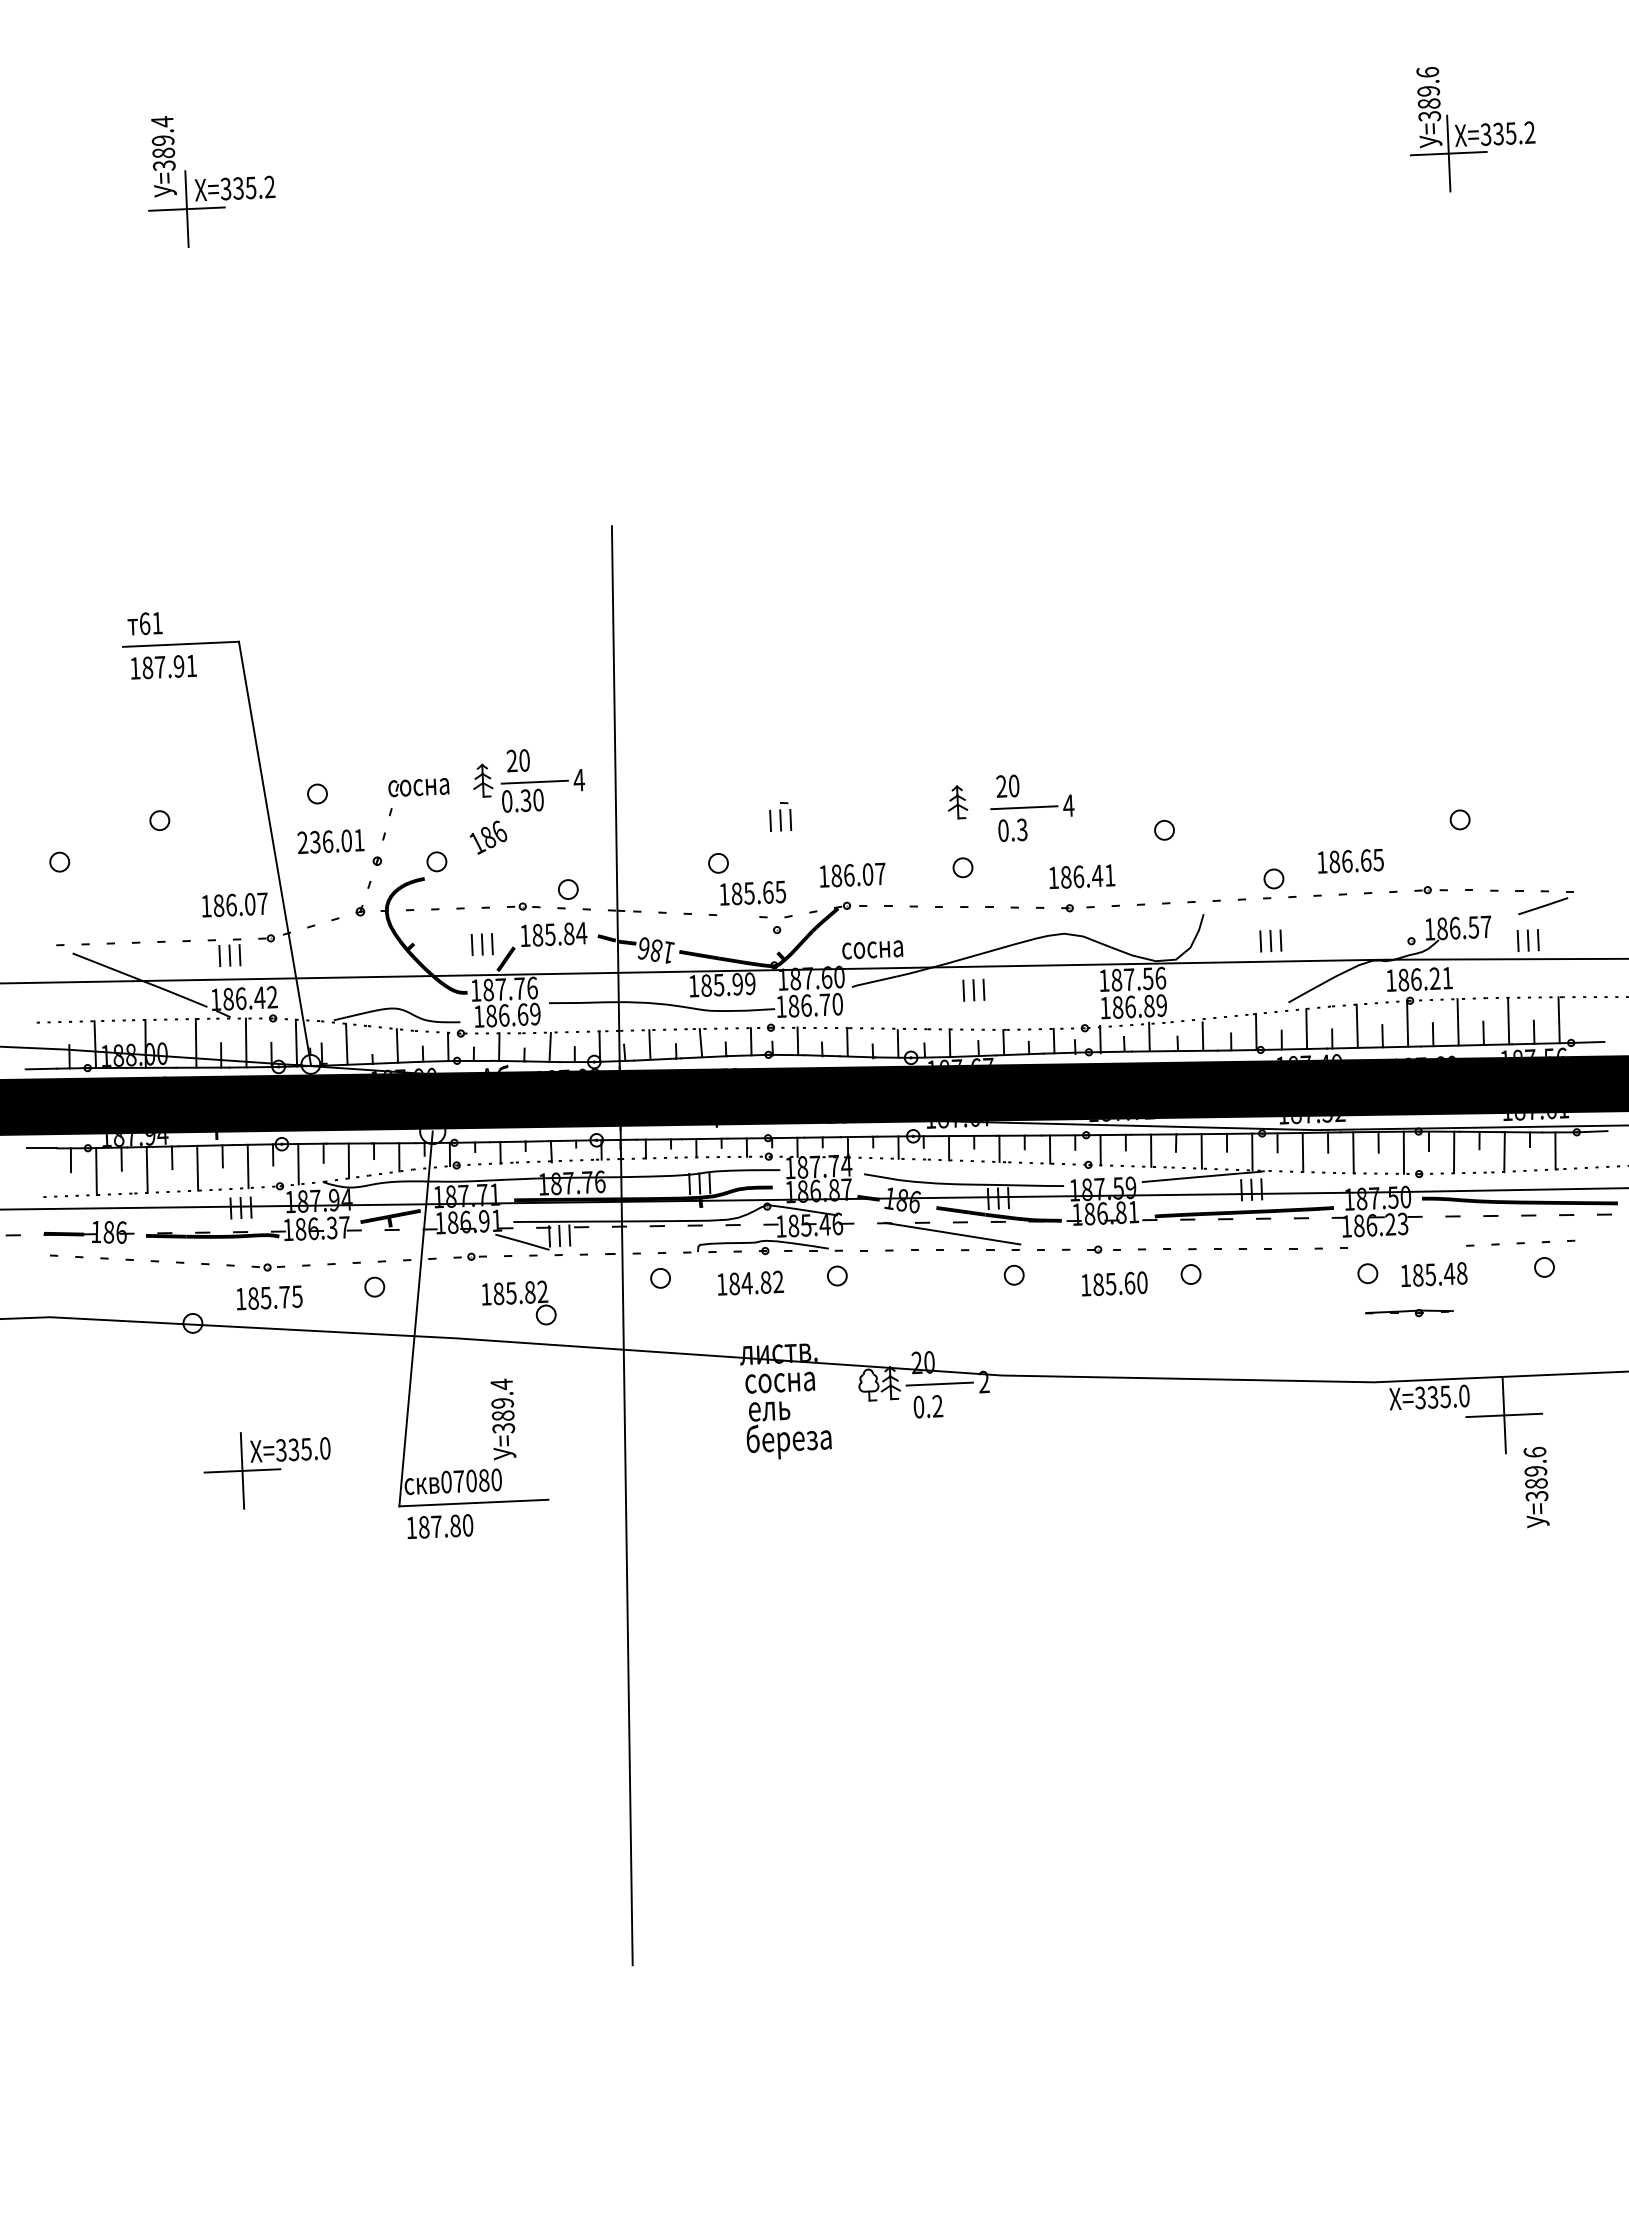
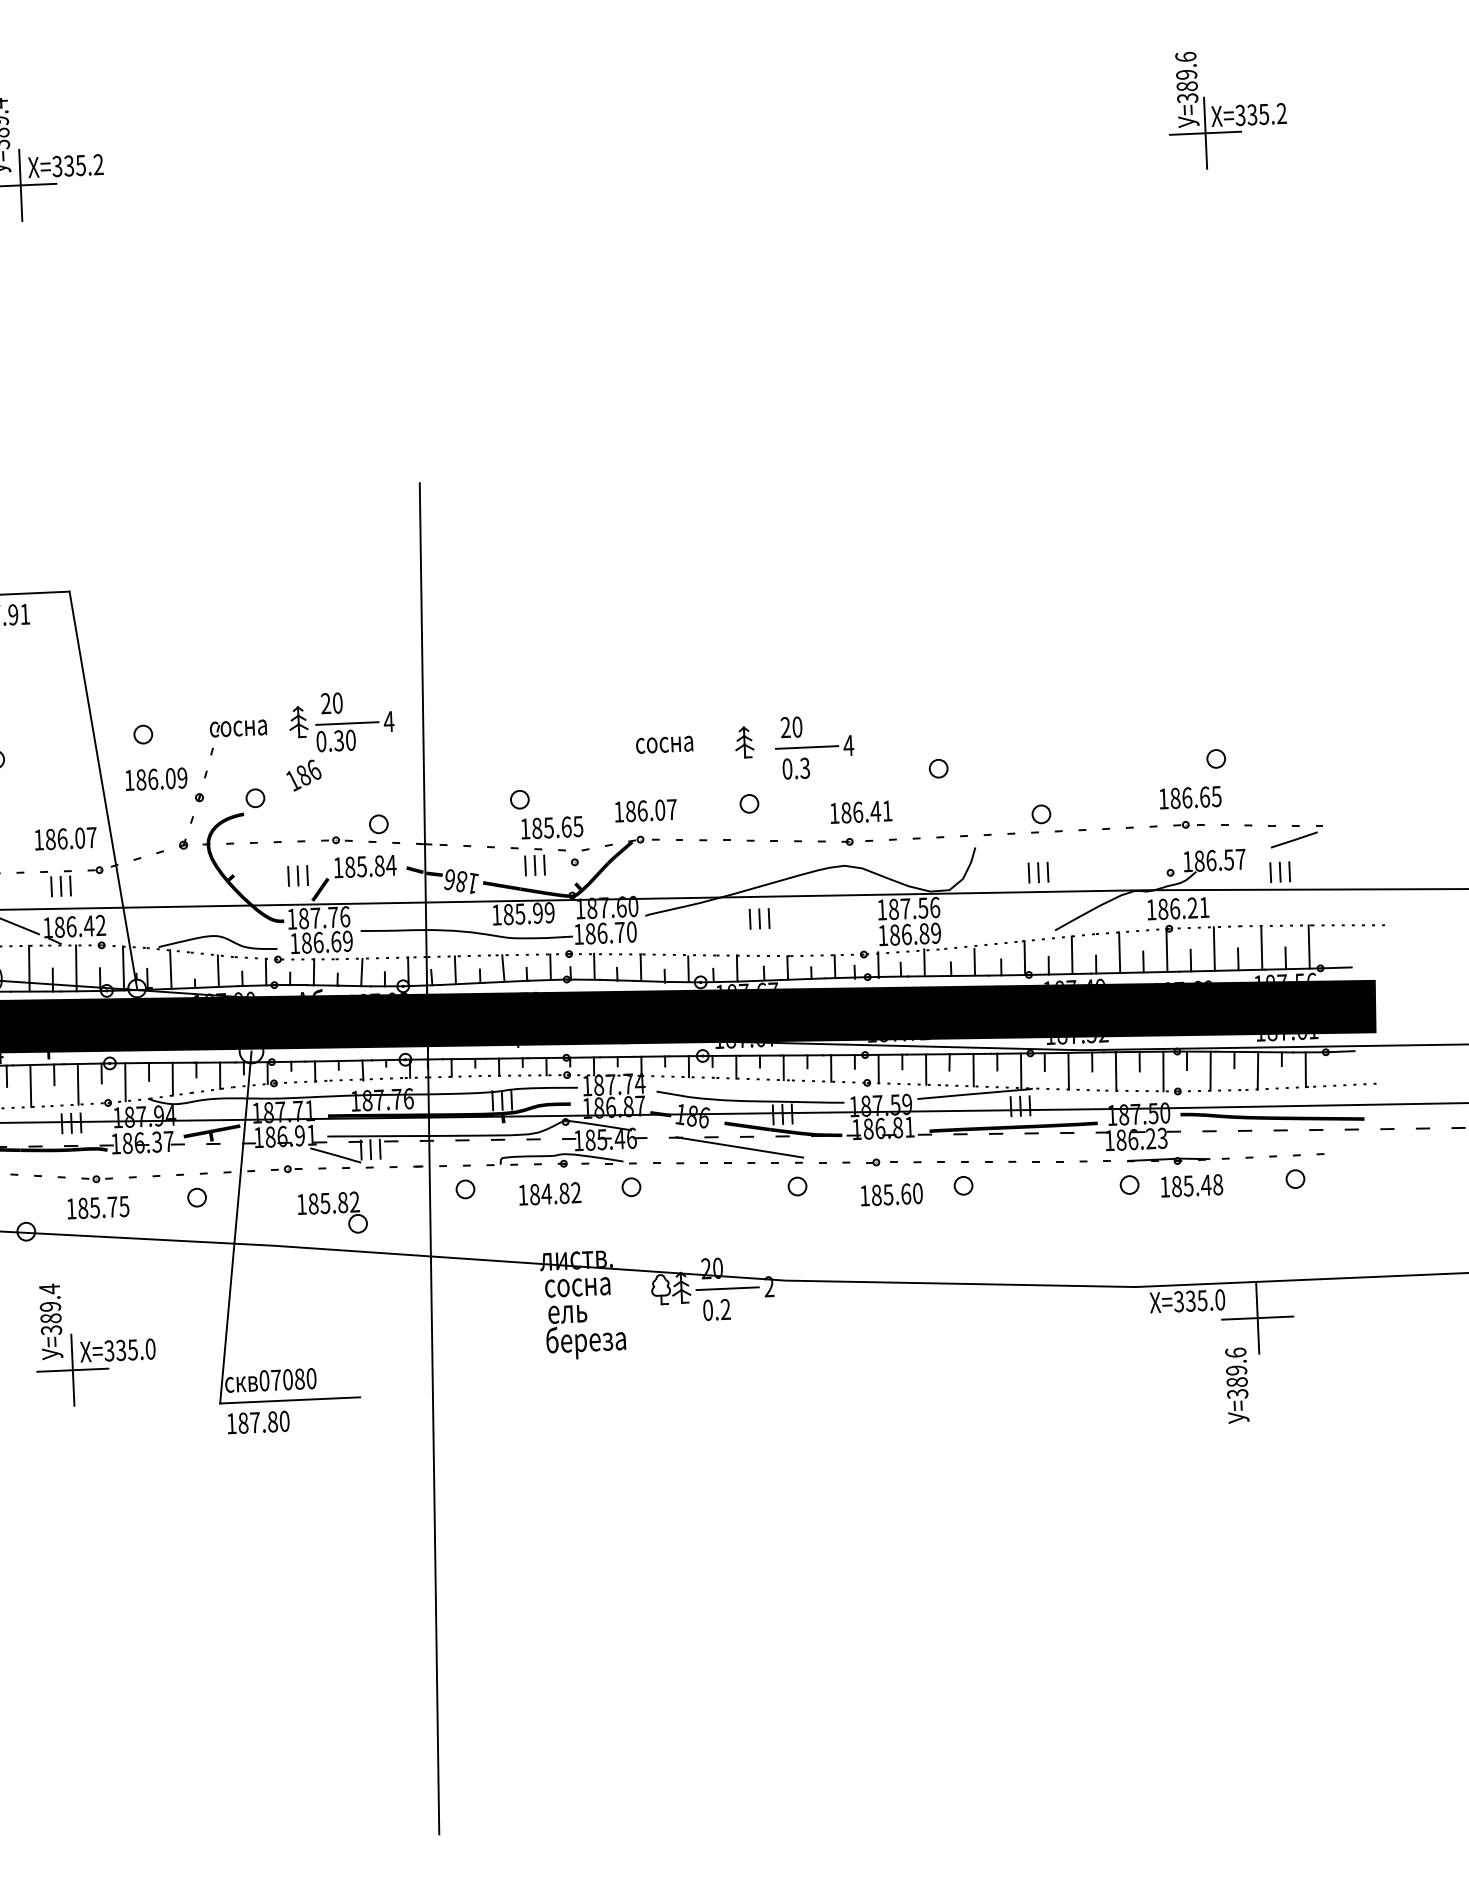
part: (780, 816) -> (534, 861), moved
text: (330, 841) -> (155, 779), 236.01 -> 186.09
text: (1350, 860) -> (1190, 797), moved
text: (872, 949) -> (664, 744), moved
part: (1409, 1313) -> (1168, 1161), moved
text: (503, 1419) -> (51, 1321), moved
text: (1536, 1487) -> (1237, 1385), moved

